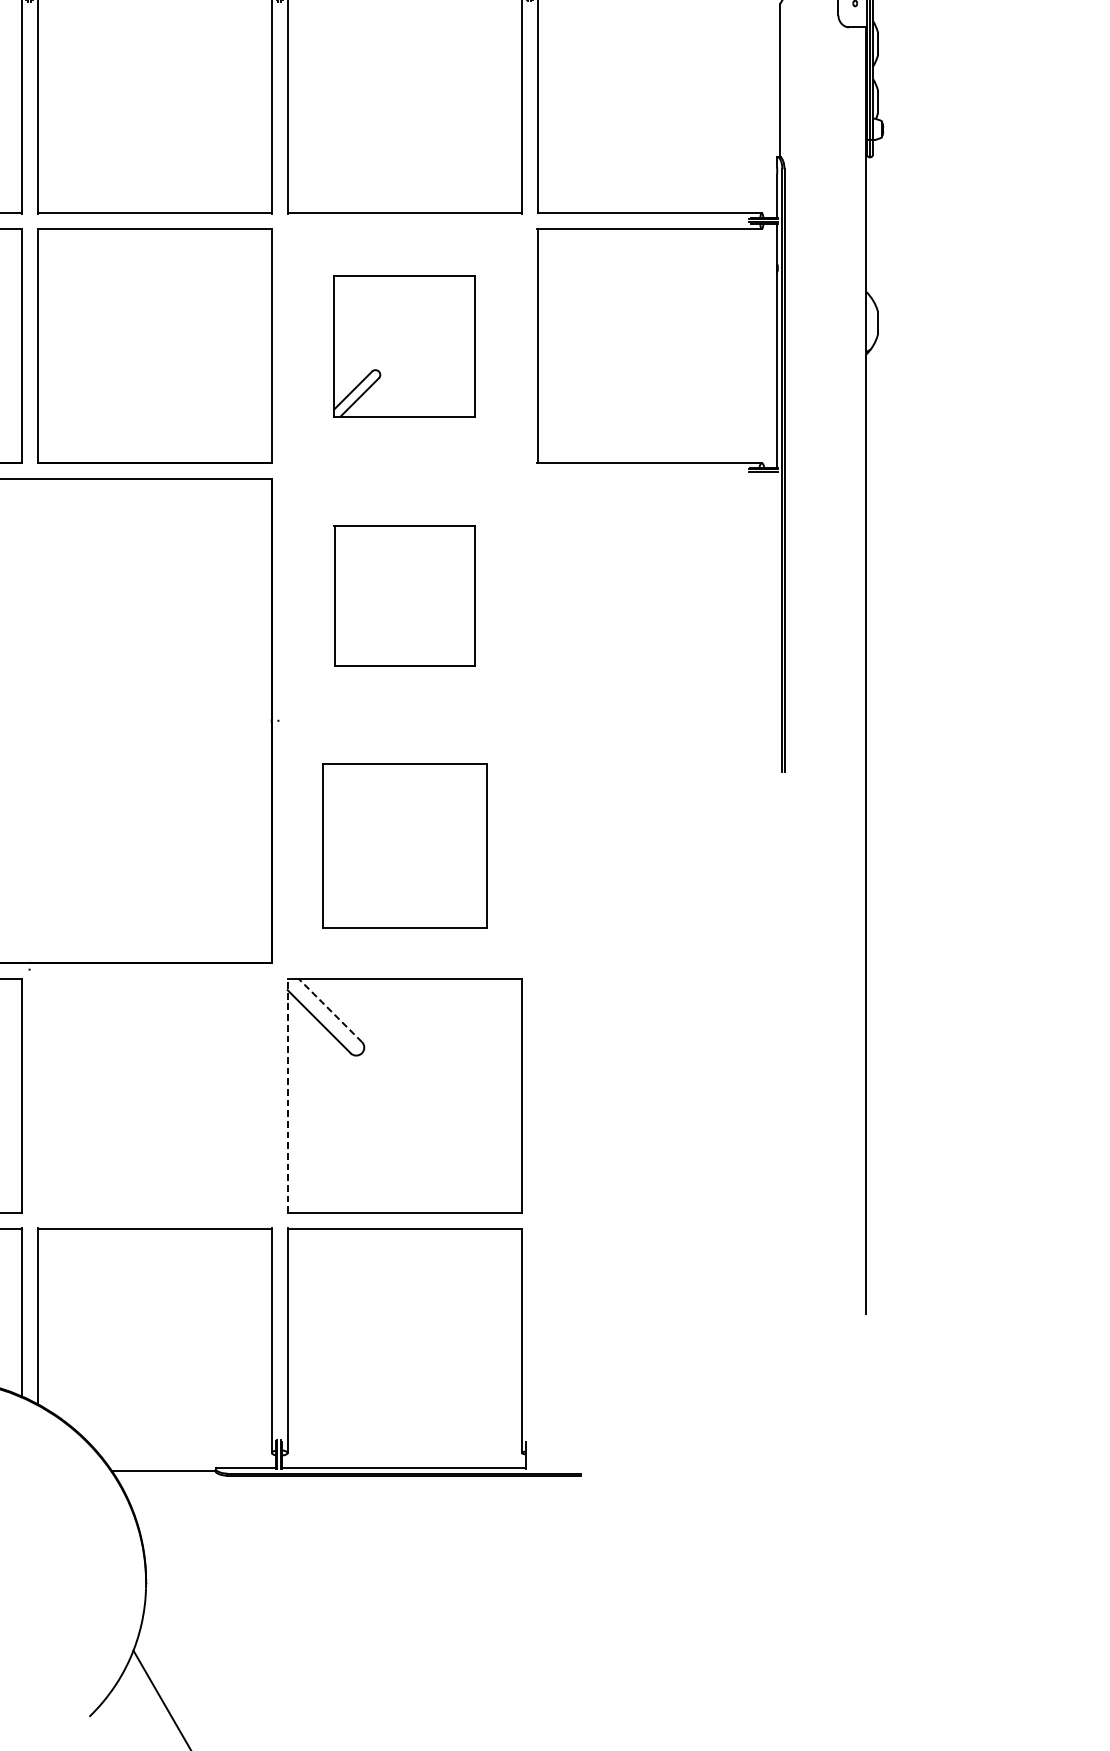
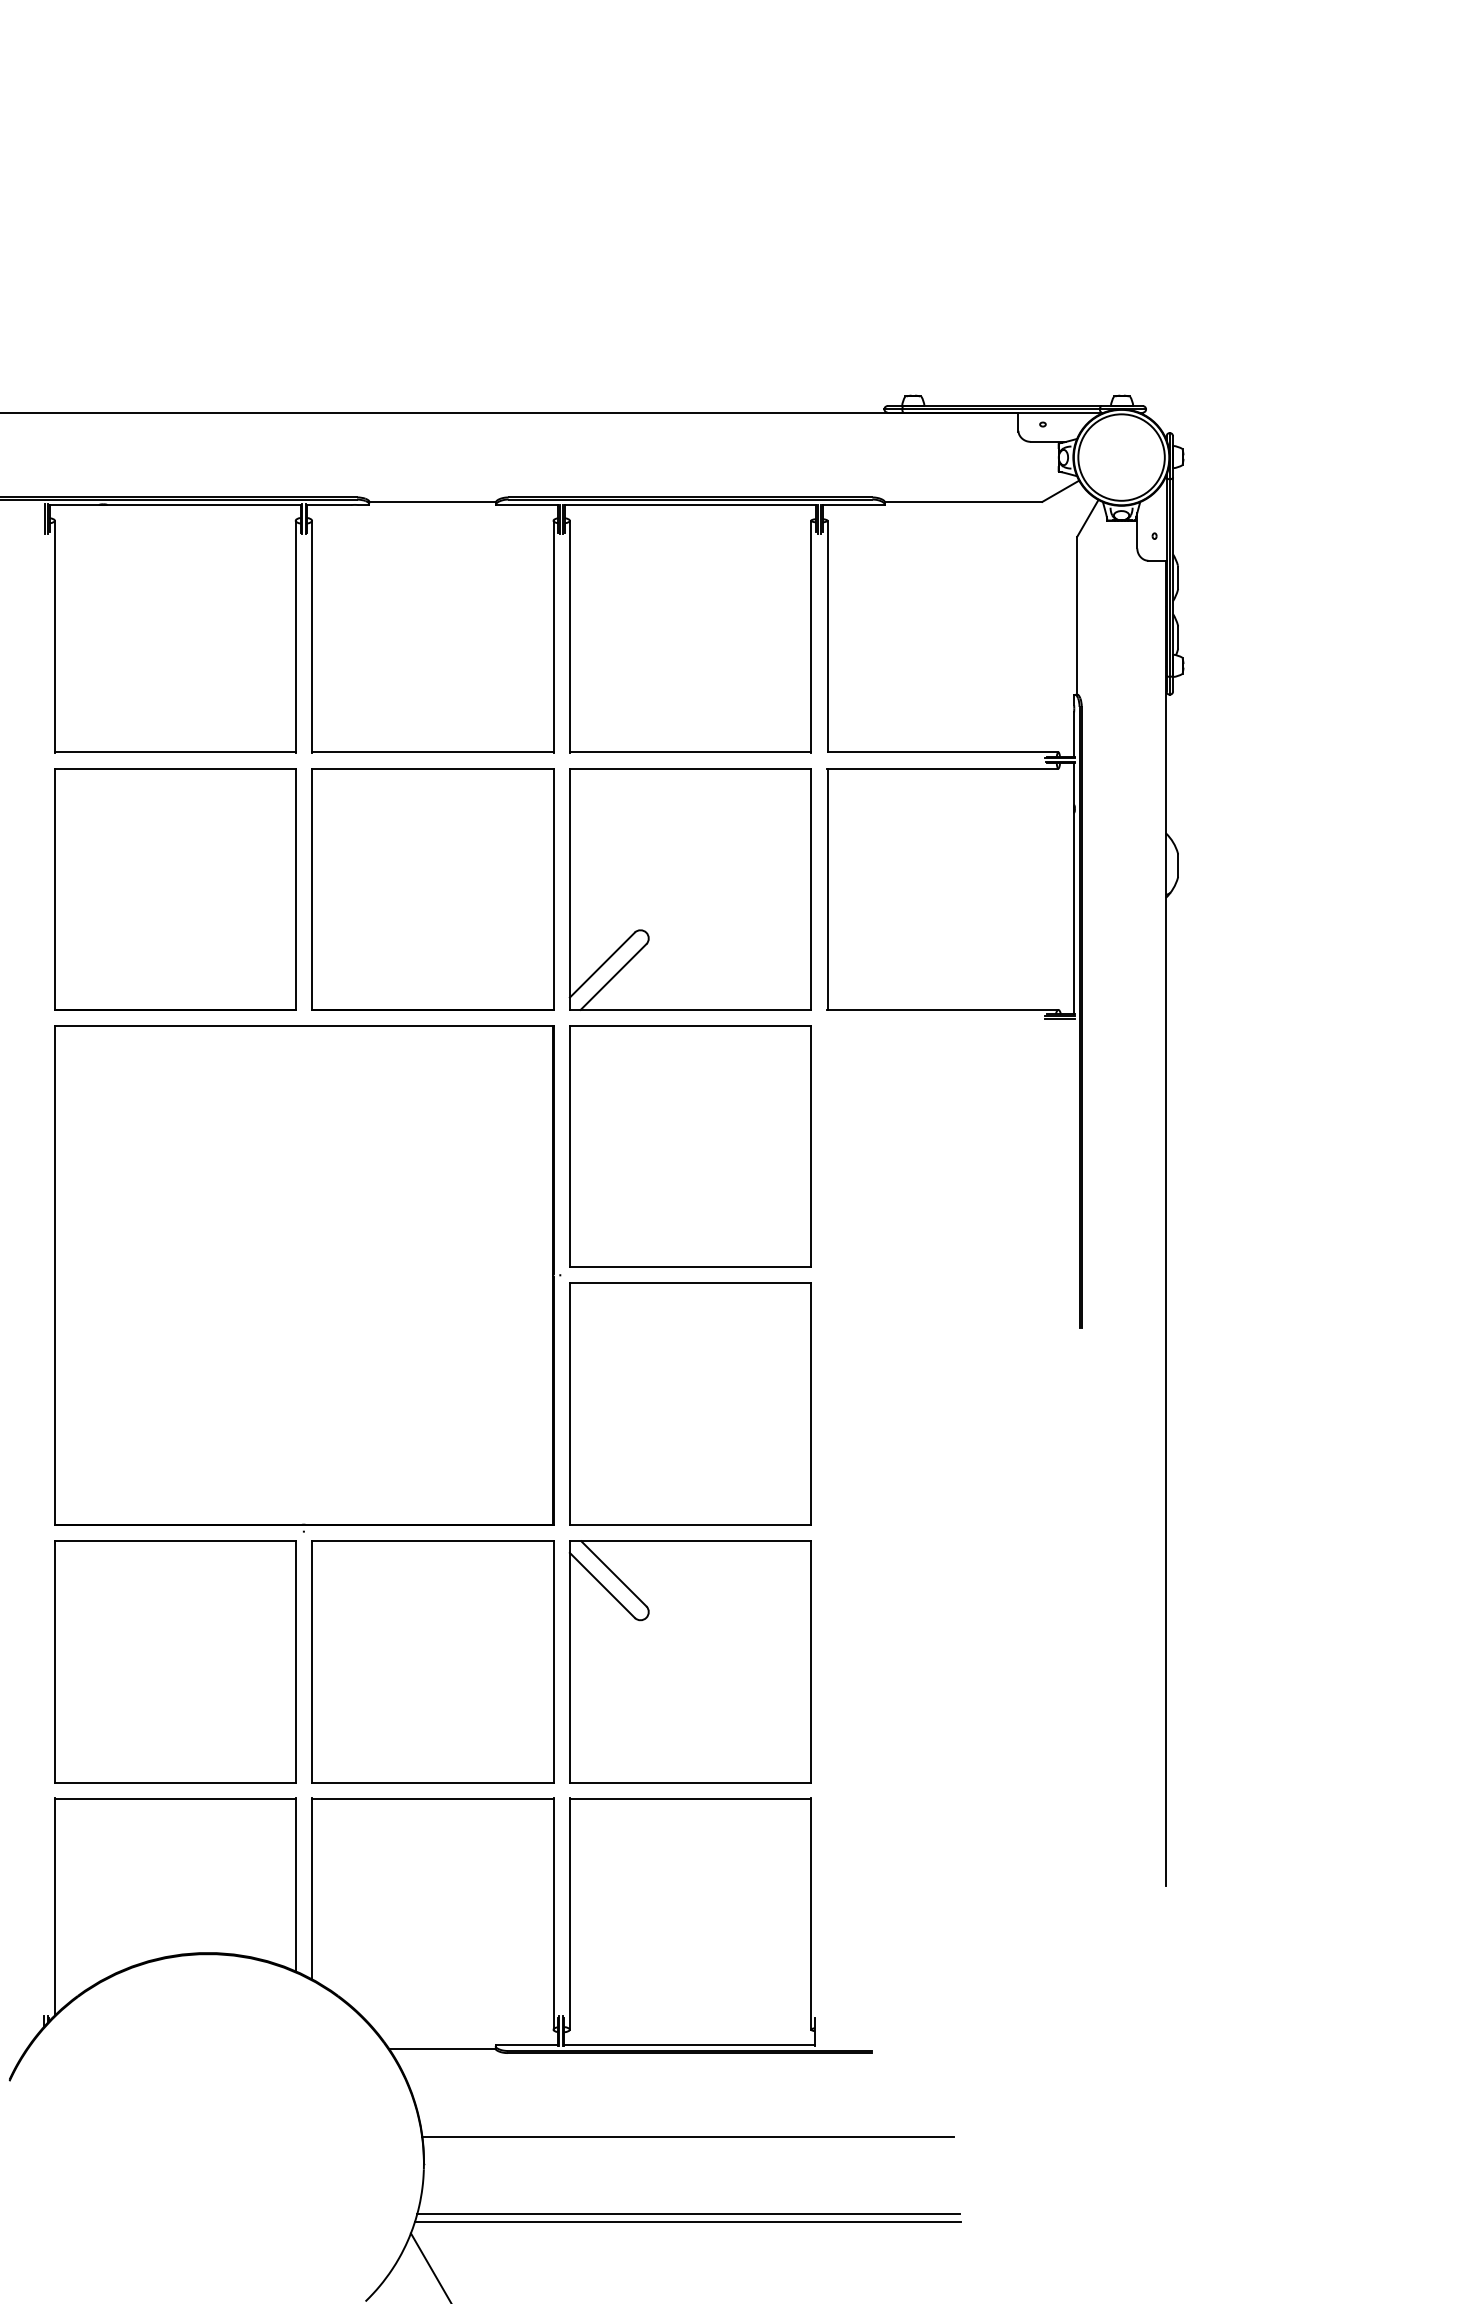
part: (403, 346) -> (689, 889), size x1.67
part: (404, 595) -> (690, 1146), size x1.67
part: (404, 845) -> (690, 1403), size x1.43
line: (330, 1010) -> (613, 1573), dashed -> solid
part: (154, 1095) -> (432, 1661), added
line: (287, 1095) -> (569, 1661), dashed -> solid
line: (402, 1557) -> (688, 2137), added
line: (402, 1631) -> (688, 2213), added
line: (402, 1639) -> (688, 2221), added

